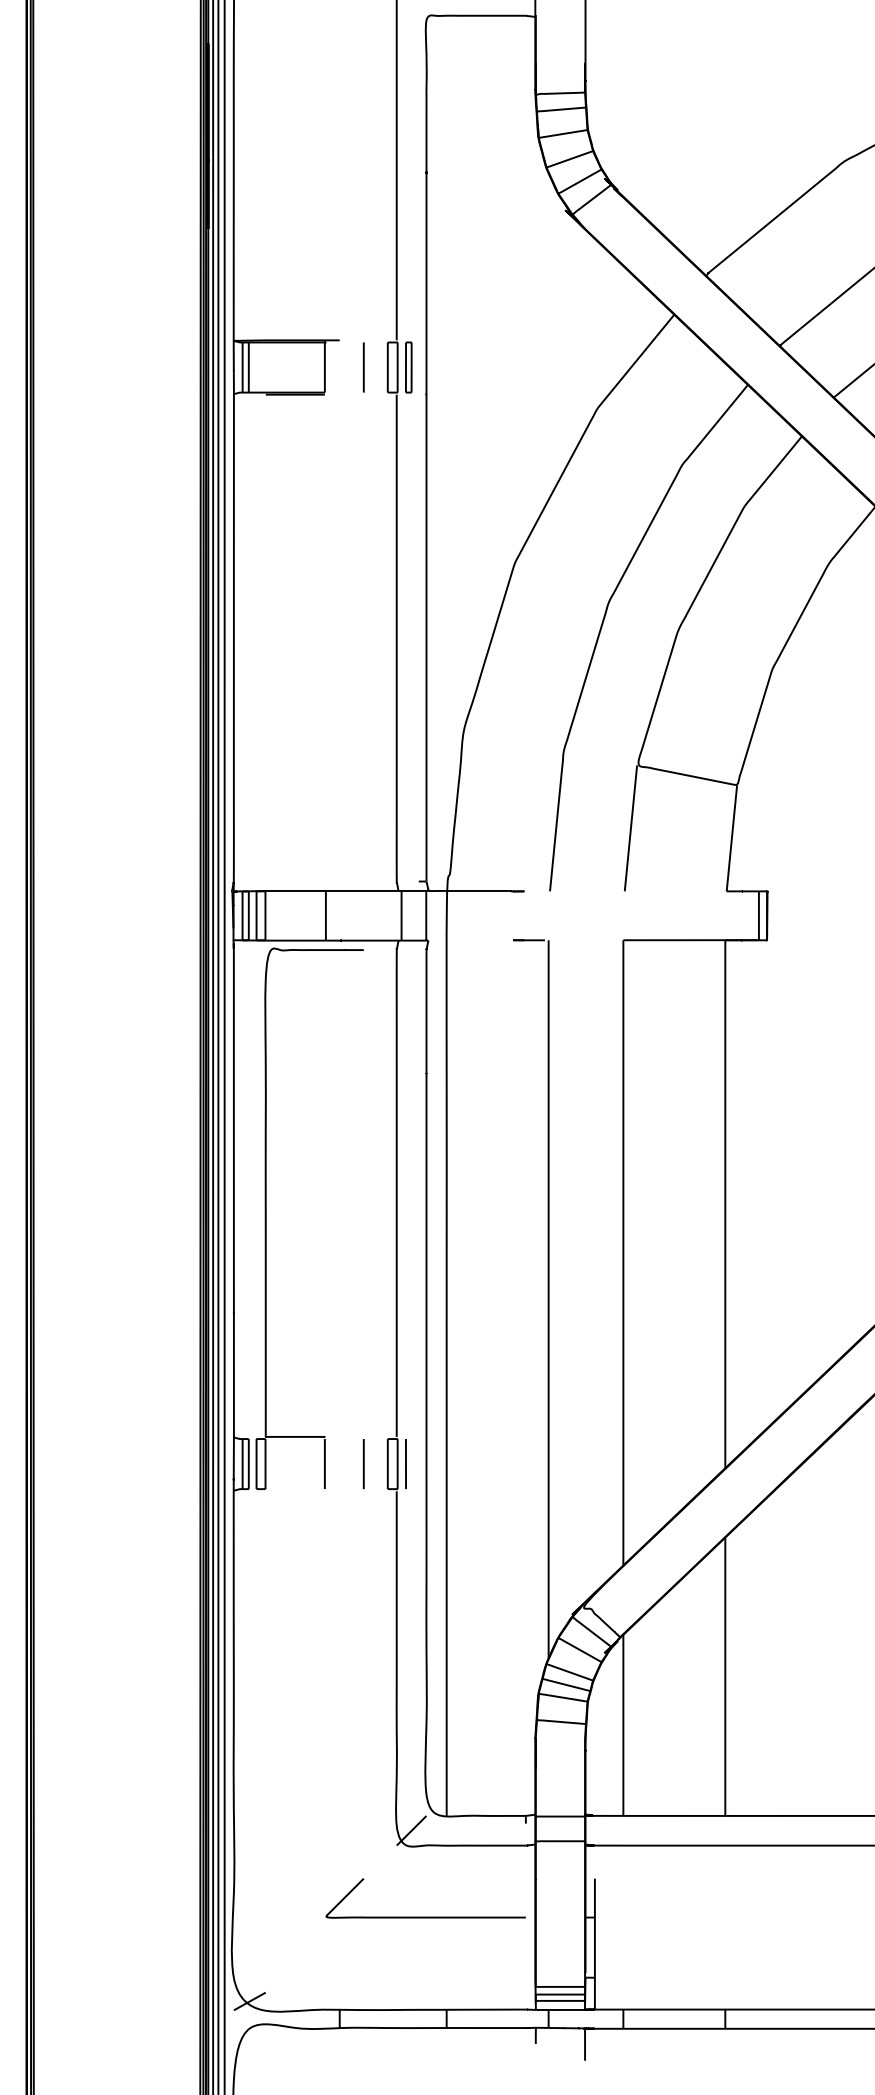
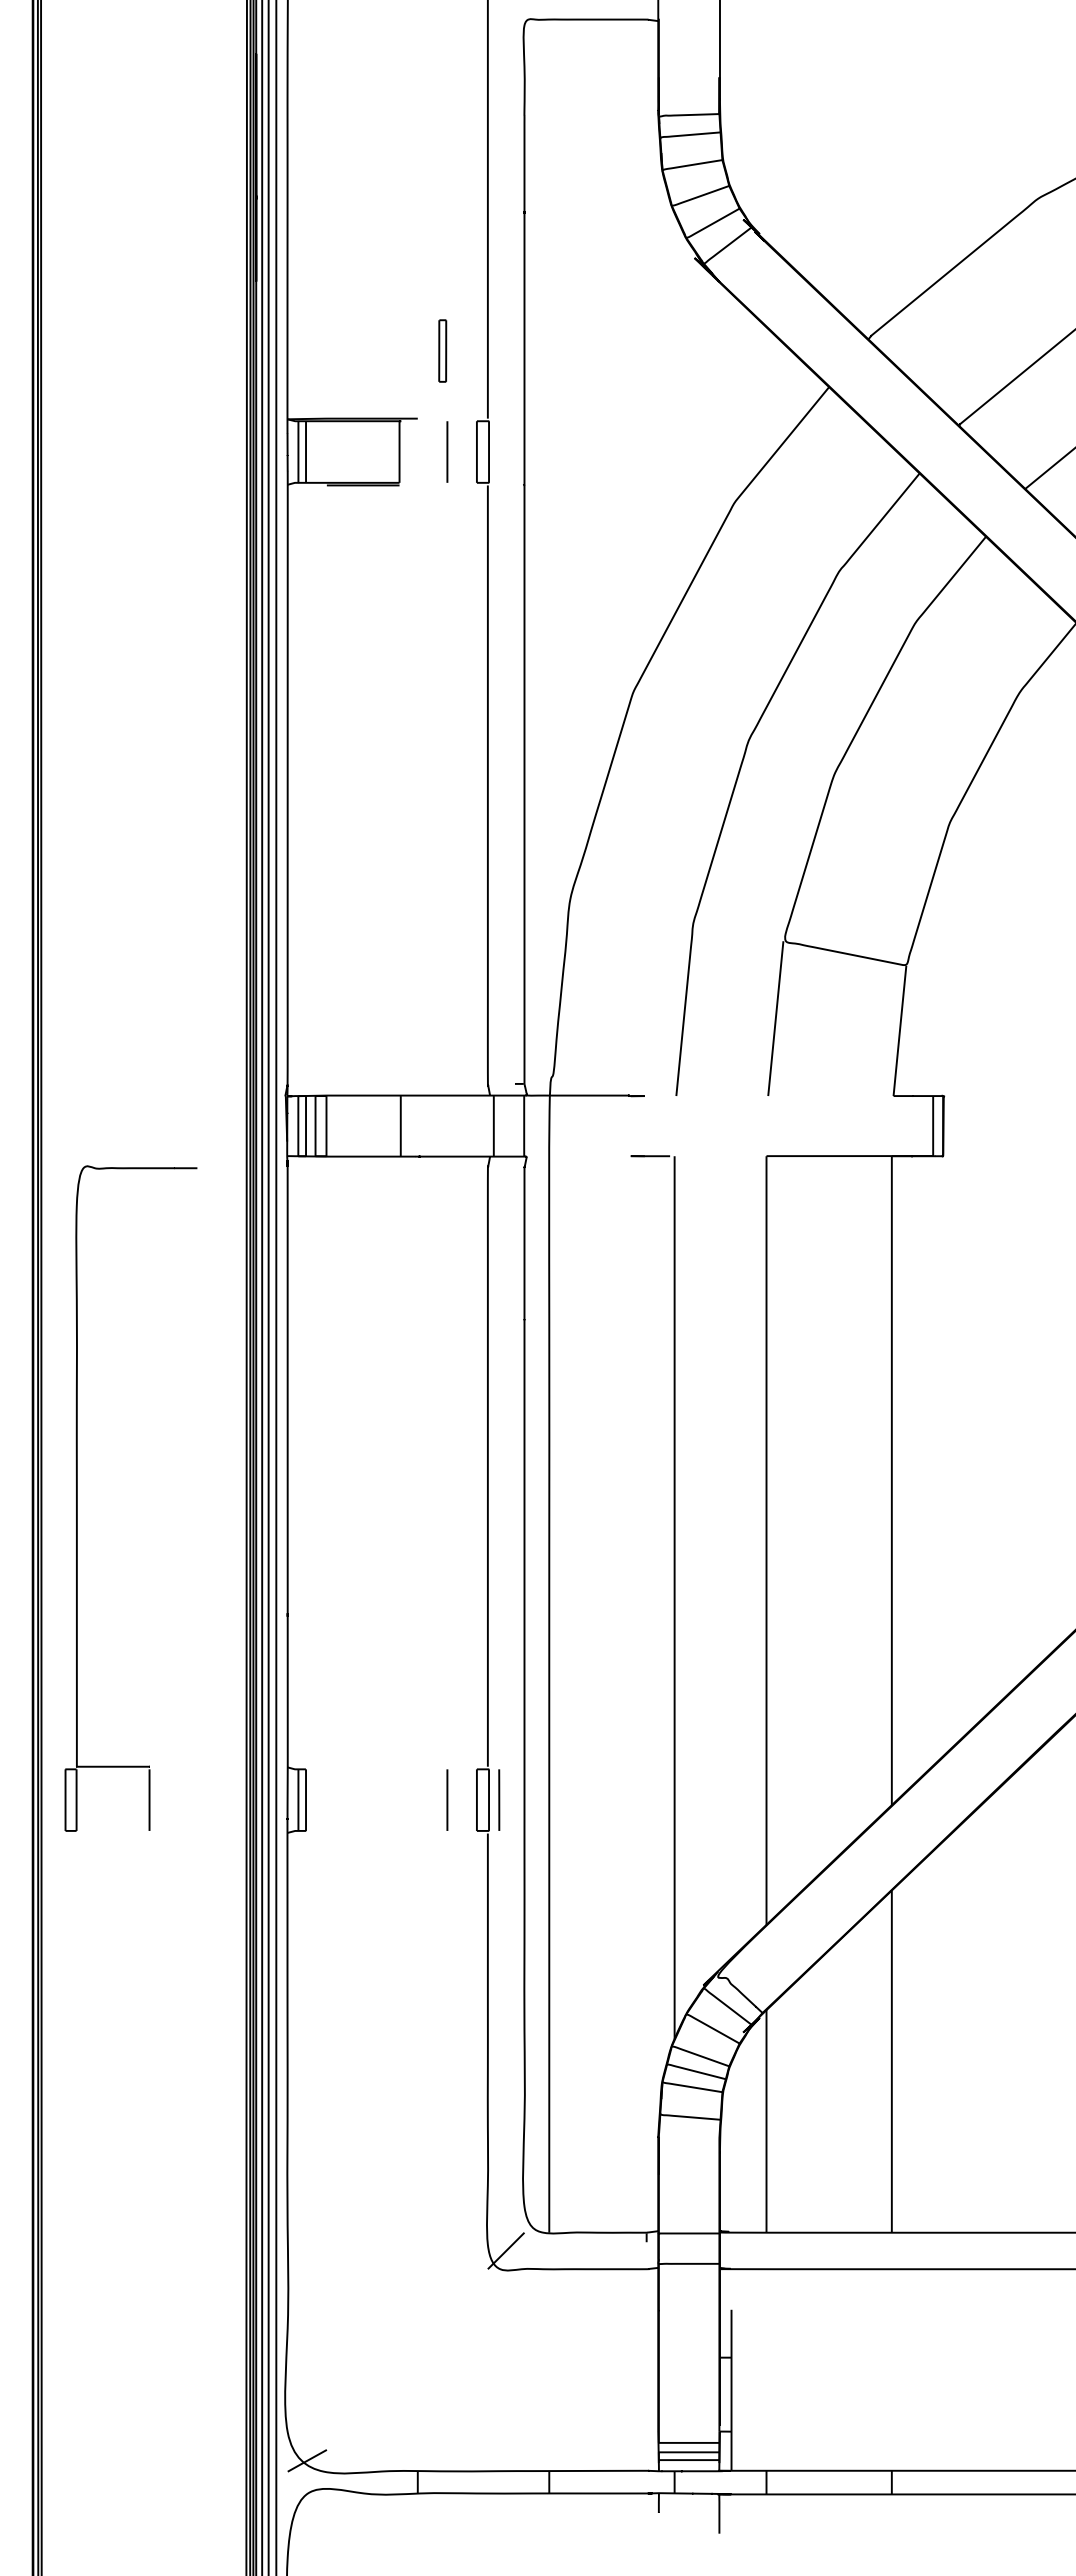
part: (408, 367) -> (442, 350), moved
part: (266, 1218) -> (77, 1498), moved
curve: (425, 1916) -> (523, 2356), removed

